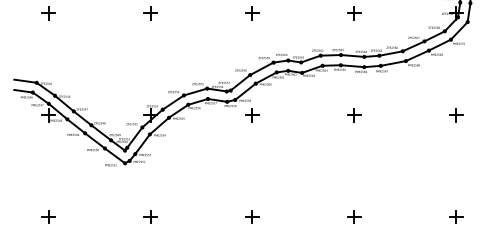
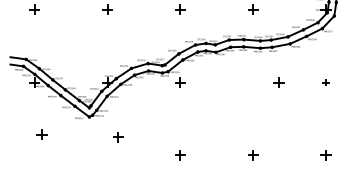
part: (354, 115) -> (279, 82), moved
part: (456, 115) -> (326, 82), size x0.6
part: (48, 216) -> (41, 134), moved
part: (150, 216) -> (118, 137), moved

